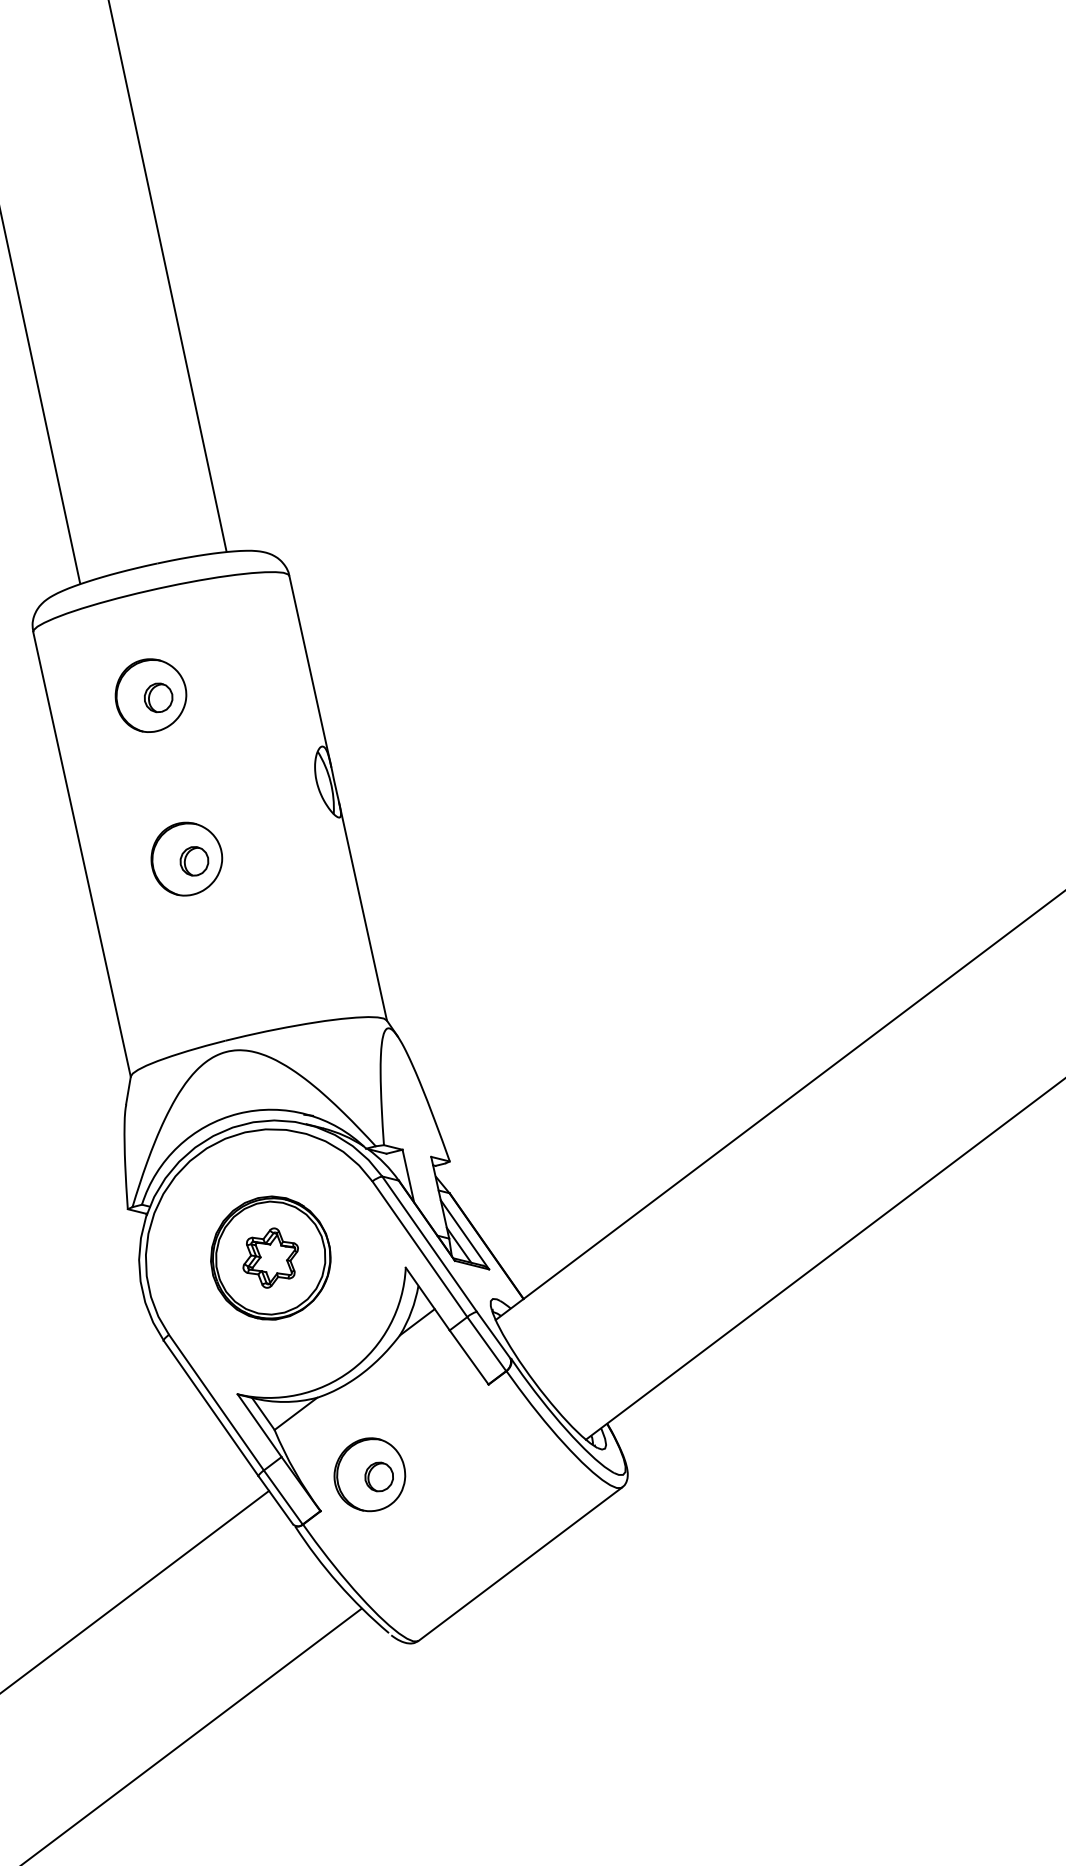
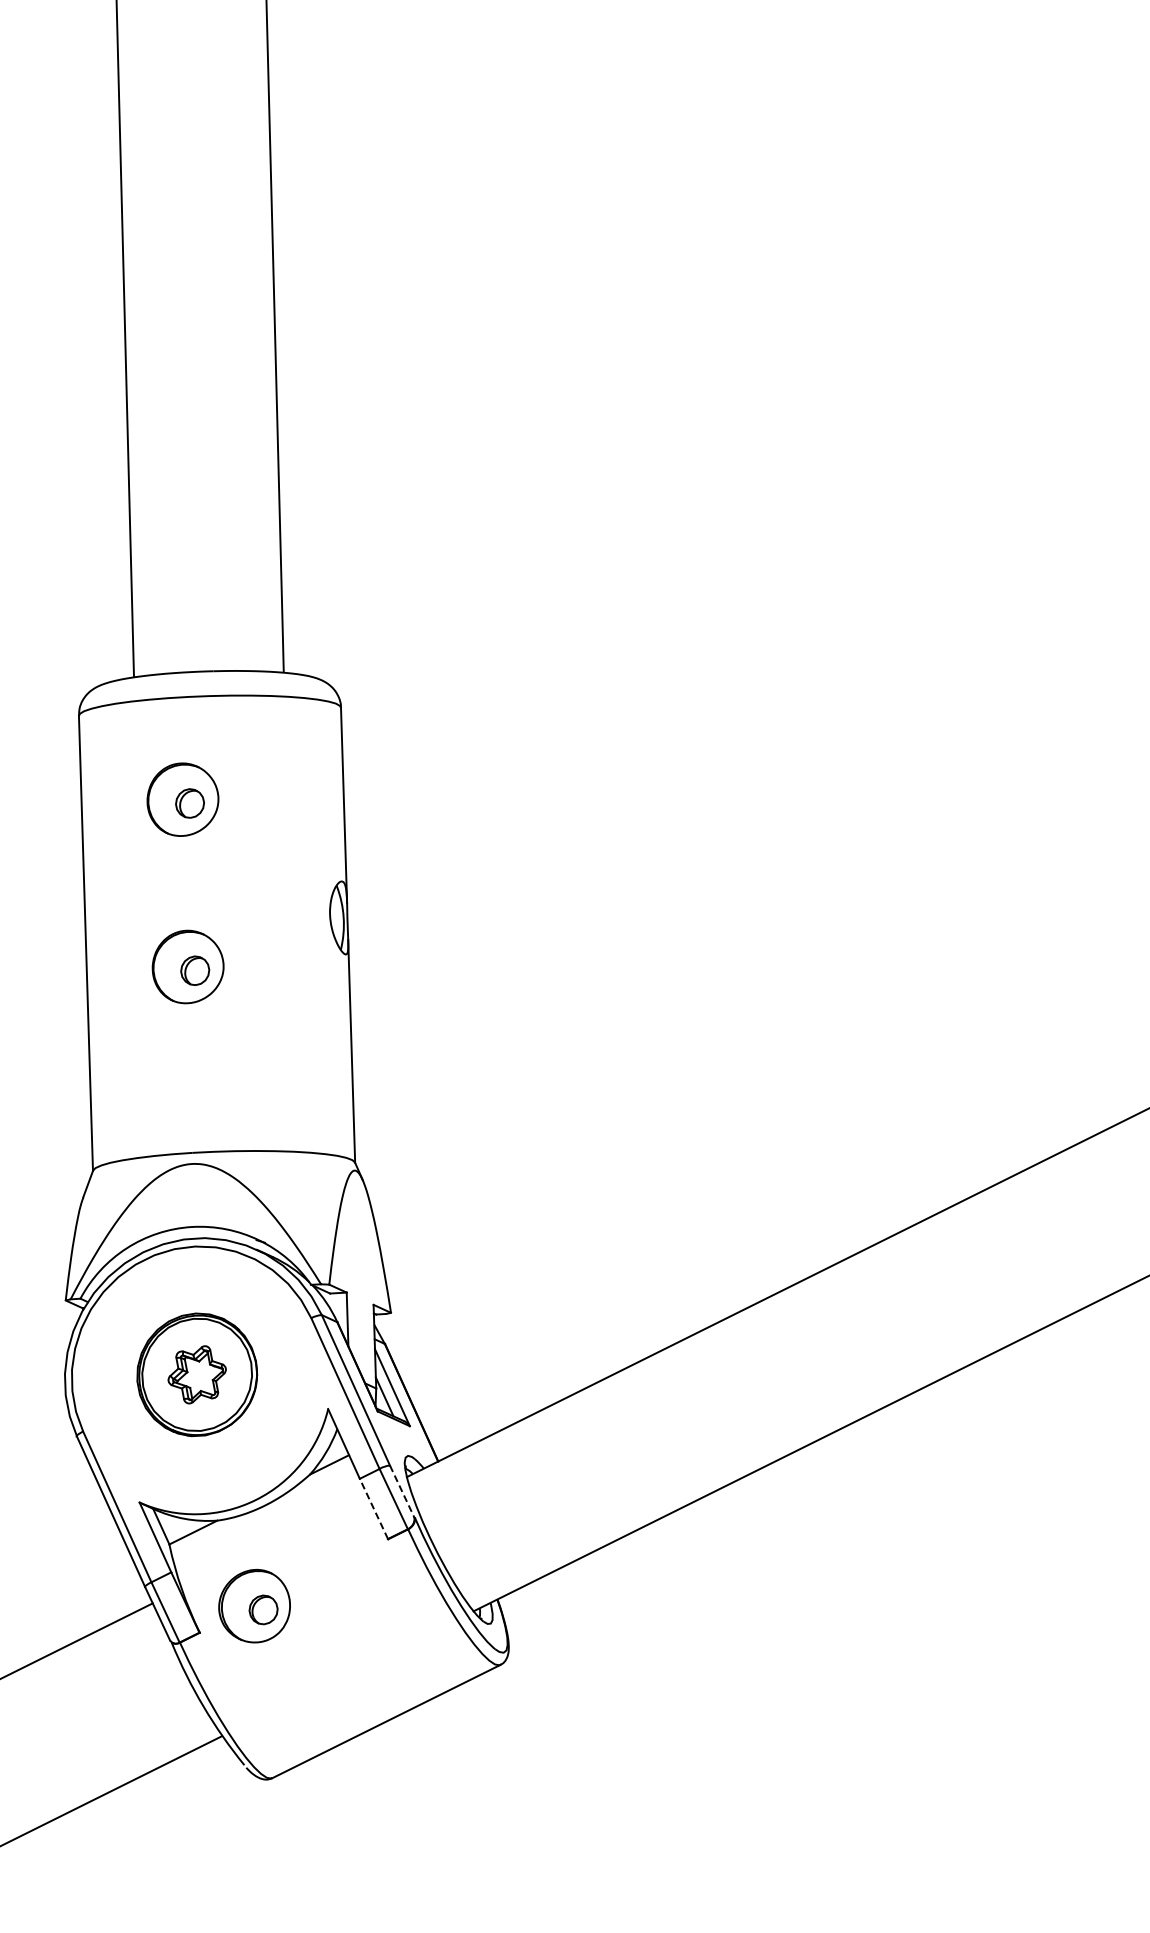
line: (493, 1335) -> (402, 1491), solid -> dashed
line: (468, 1357) -> (373, 1508), solid -> dashed

